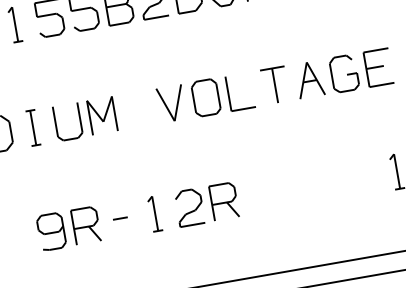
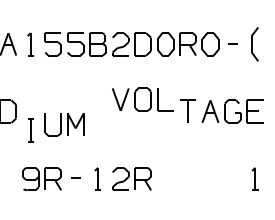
part: (205, 97) -> (142, 99), moved
part: (85, 118) -> (64, 124), moved
part: (32, 127) -> (30, 130), moved

